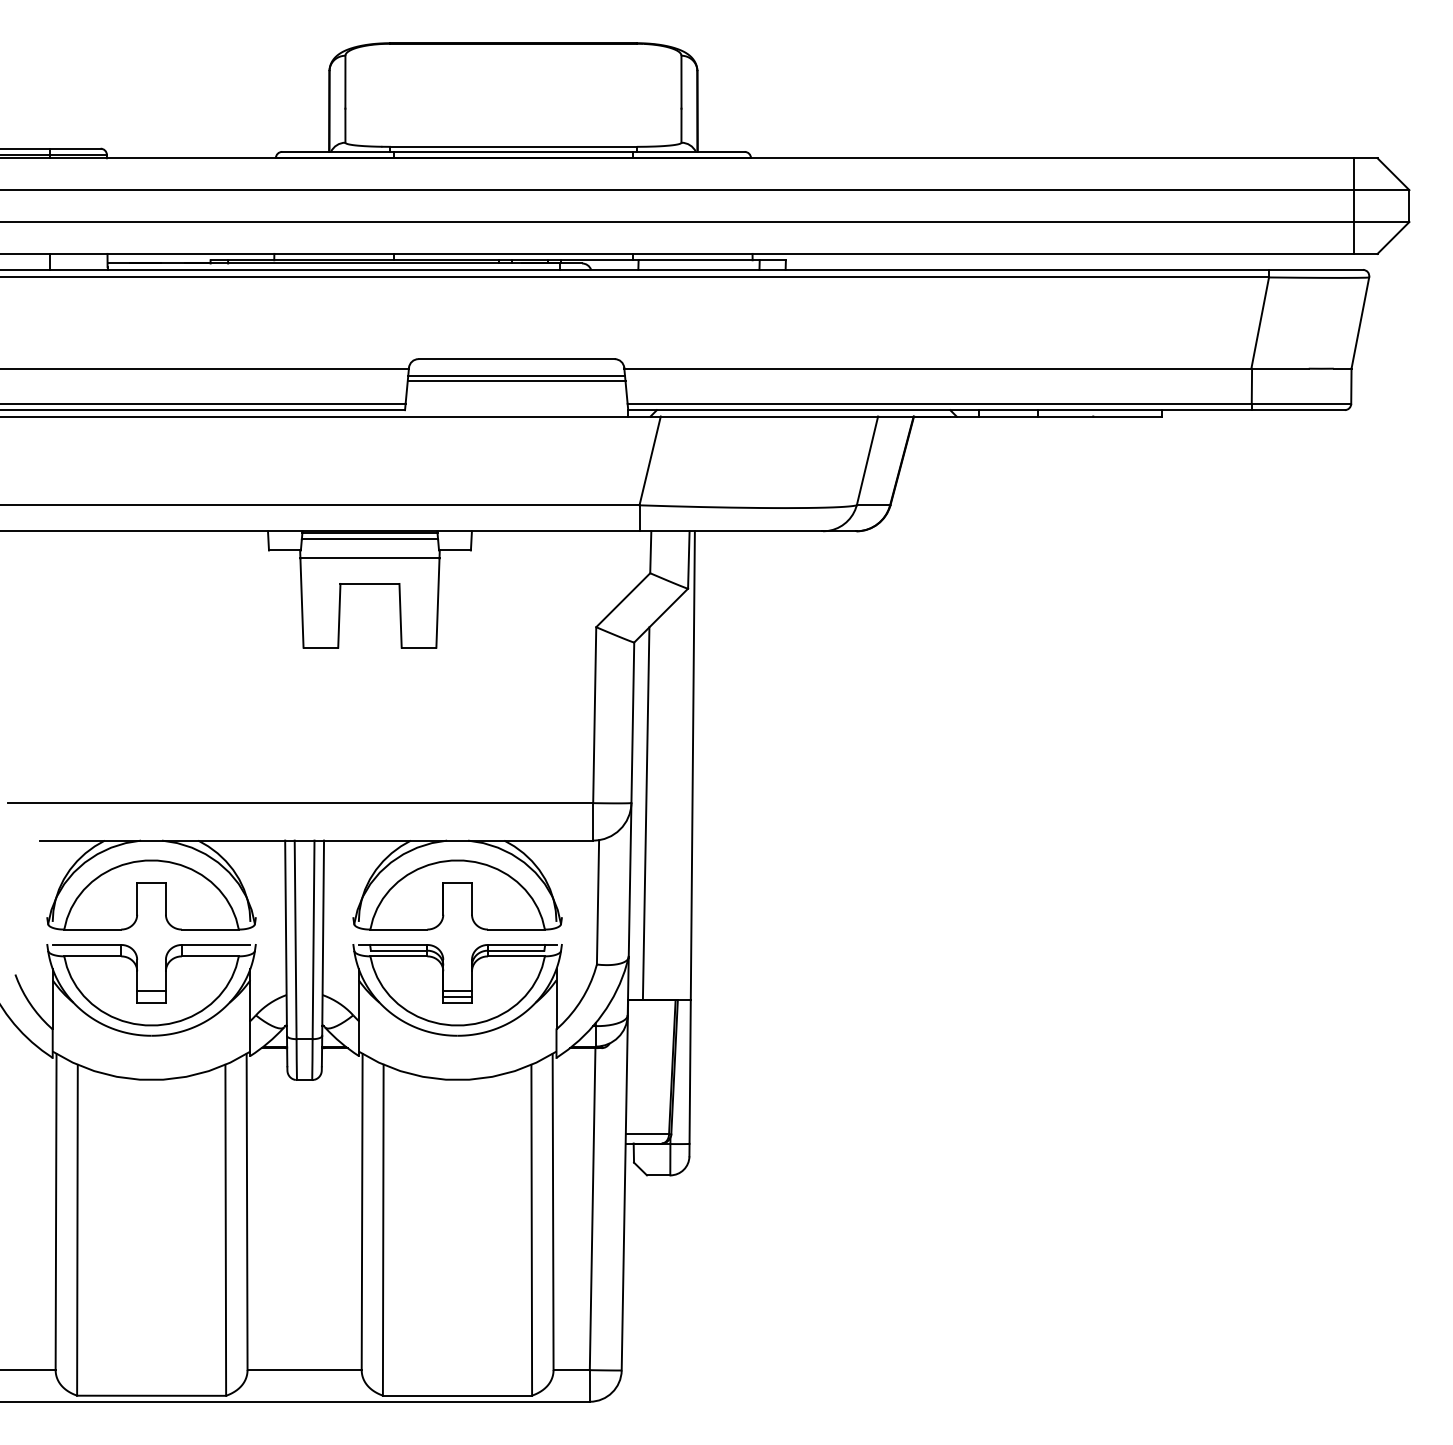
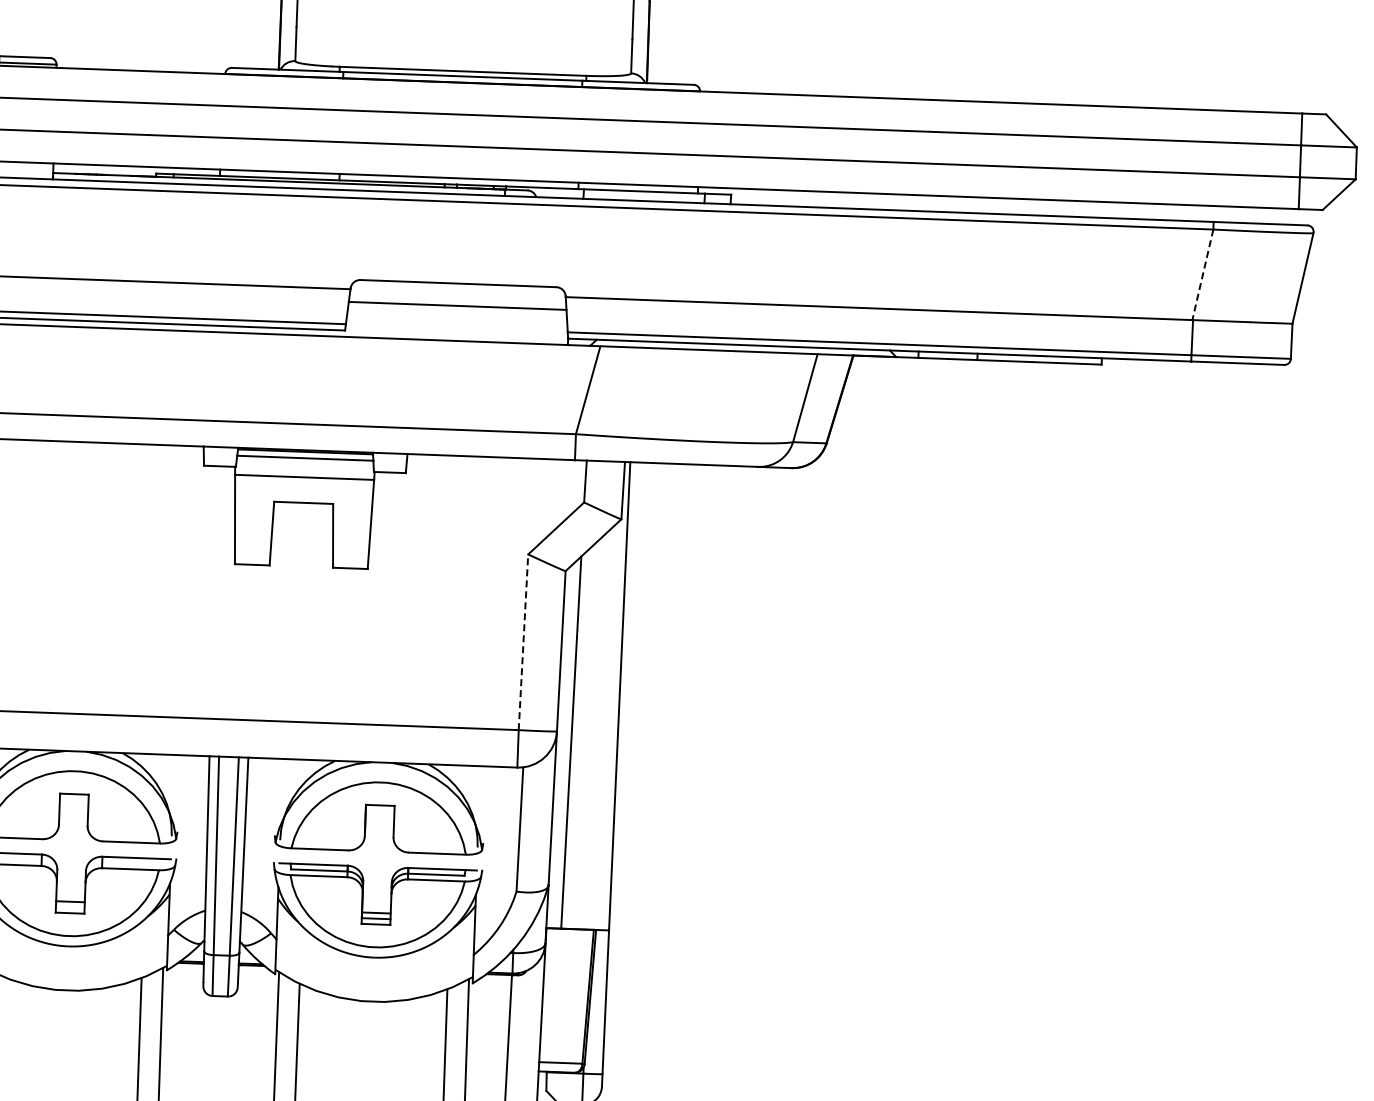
line: (1260, 323) -> (1203, 275), solid -> dashed
line: (516, 375) -> (457, 299), removed
line: (594, 715) -> (523, 642), solid -> dashed

